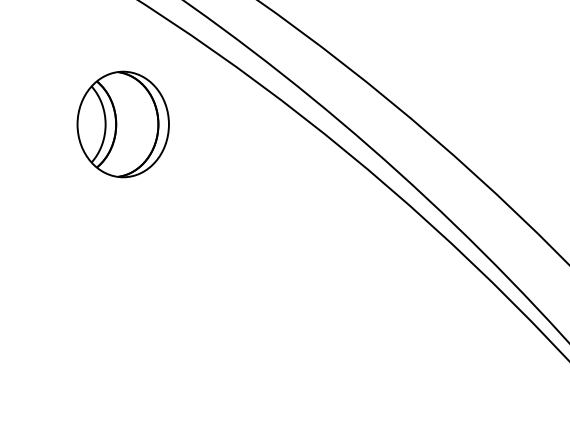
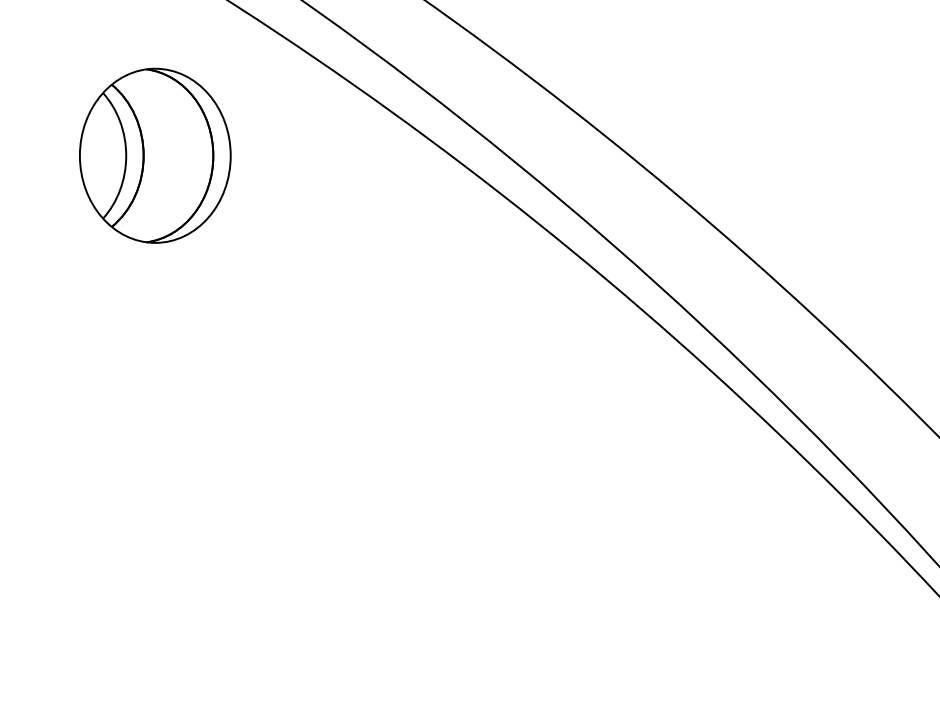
part: (122, 124) -> (154, 155), moved

